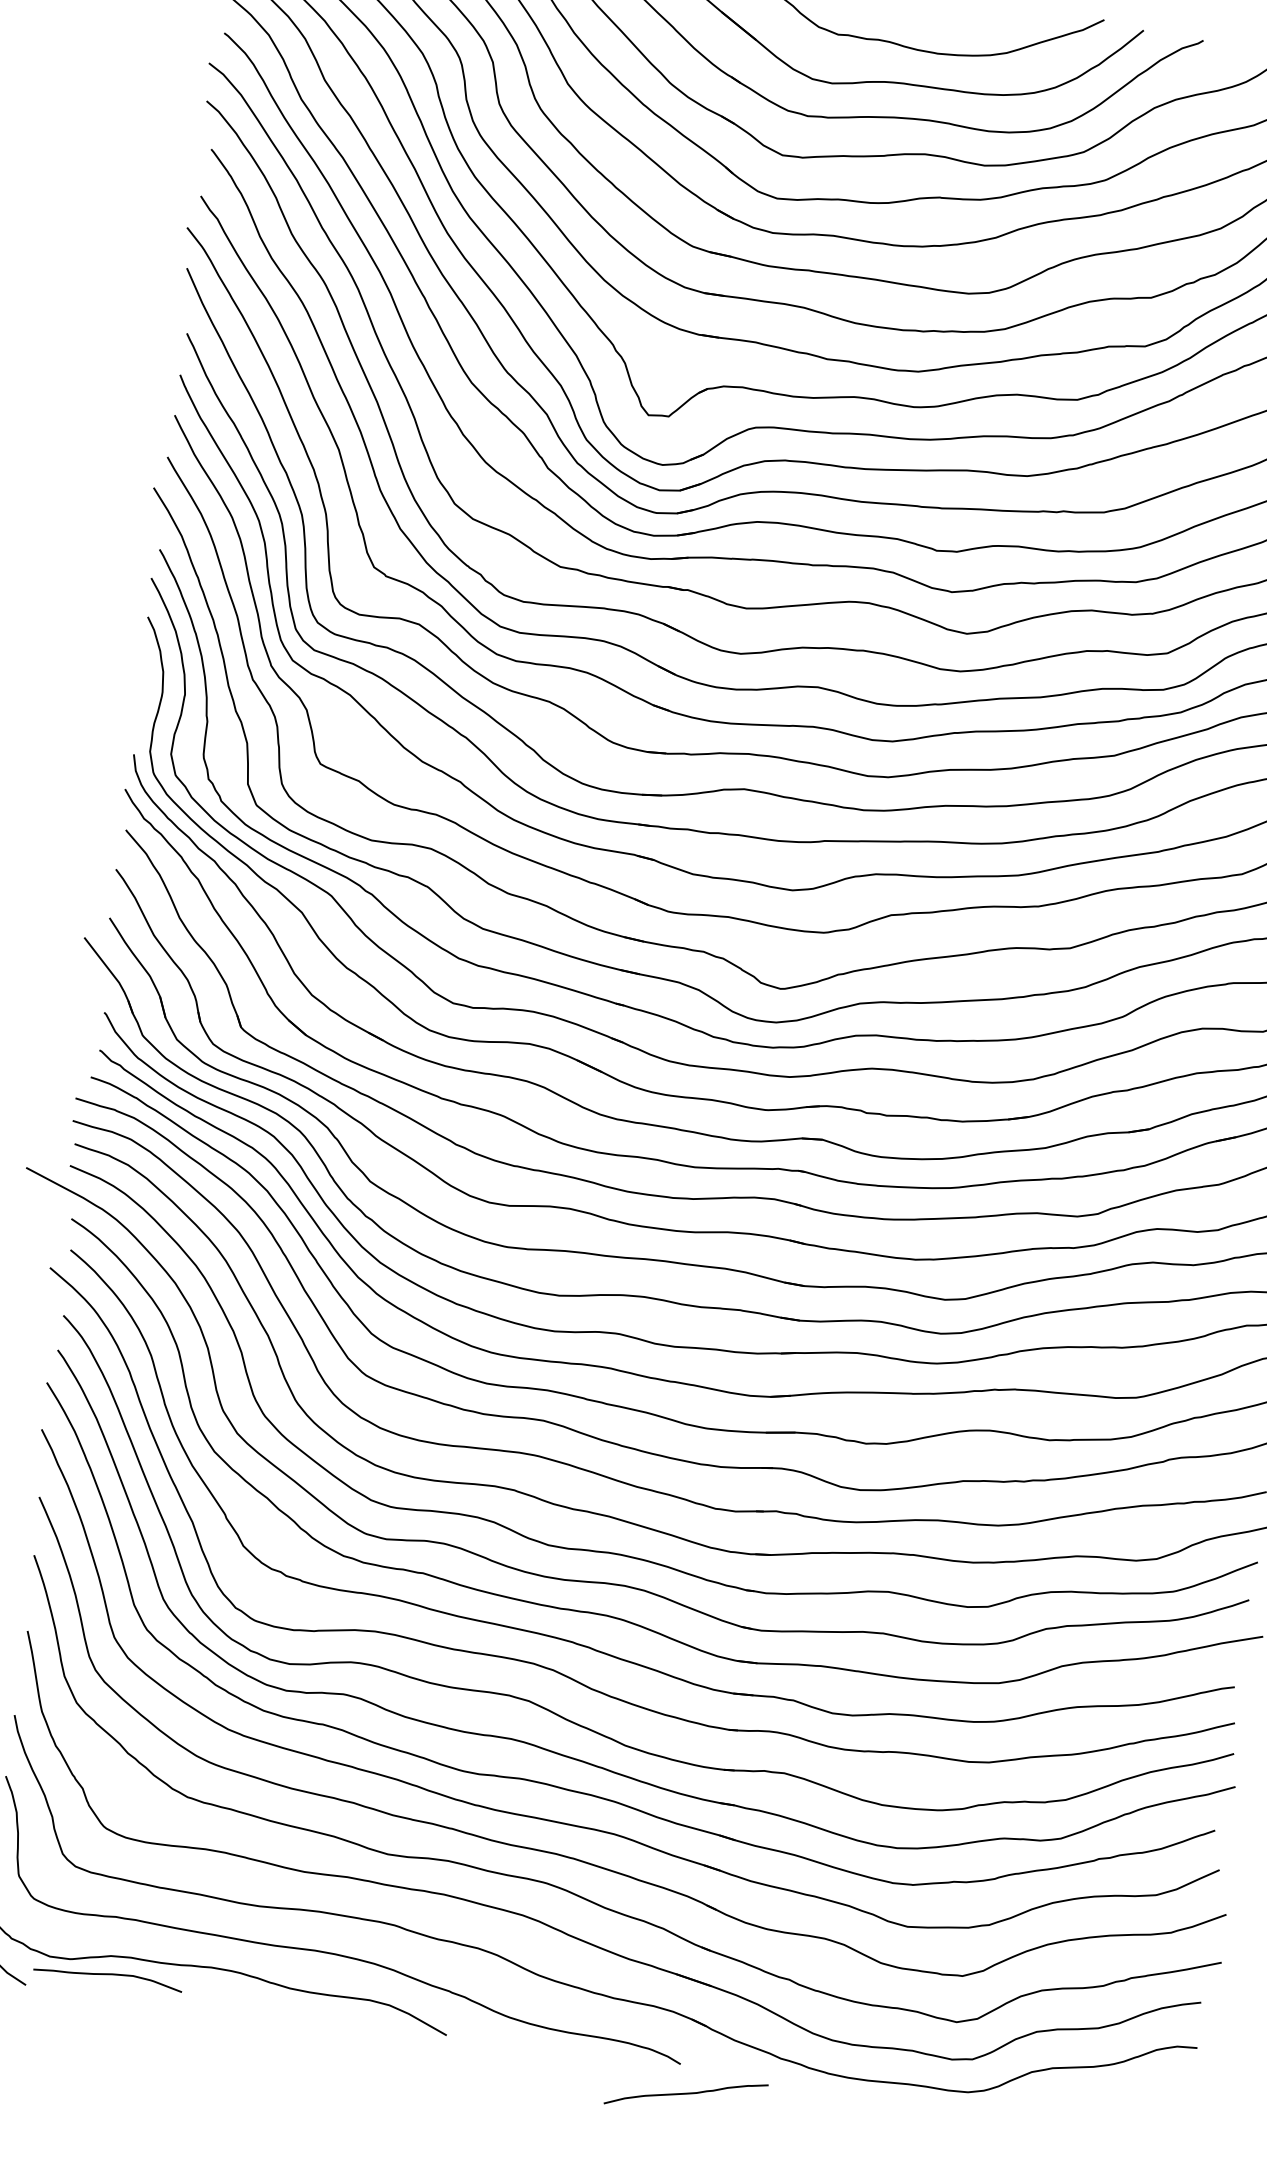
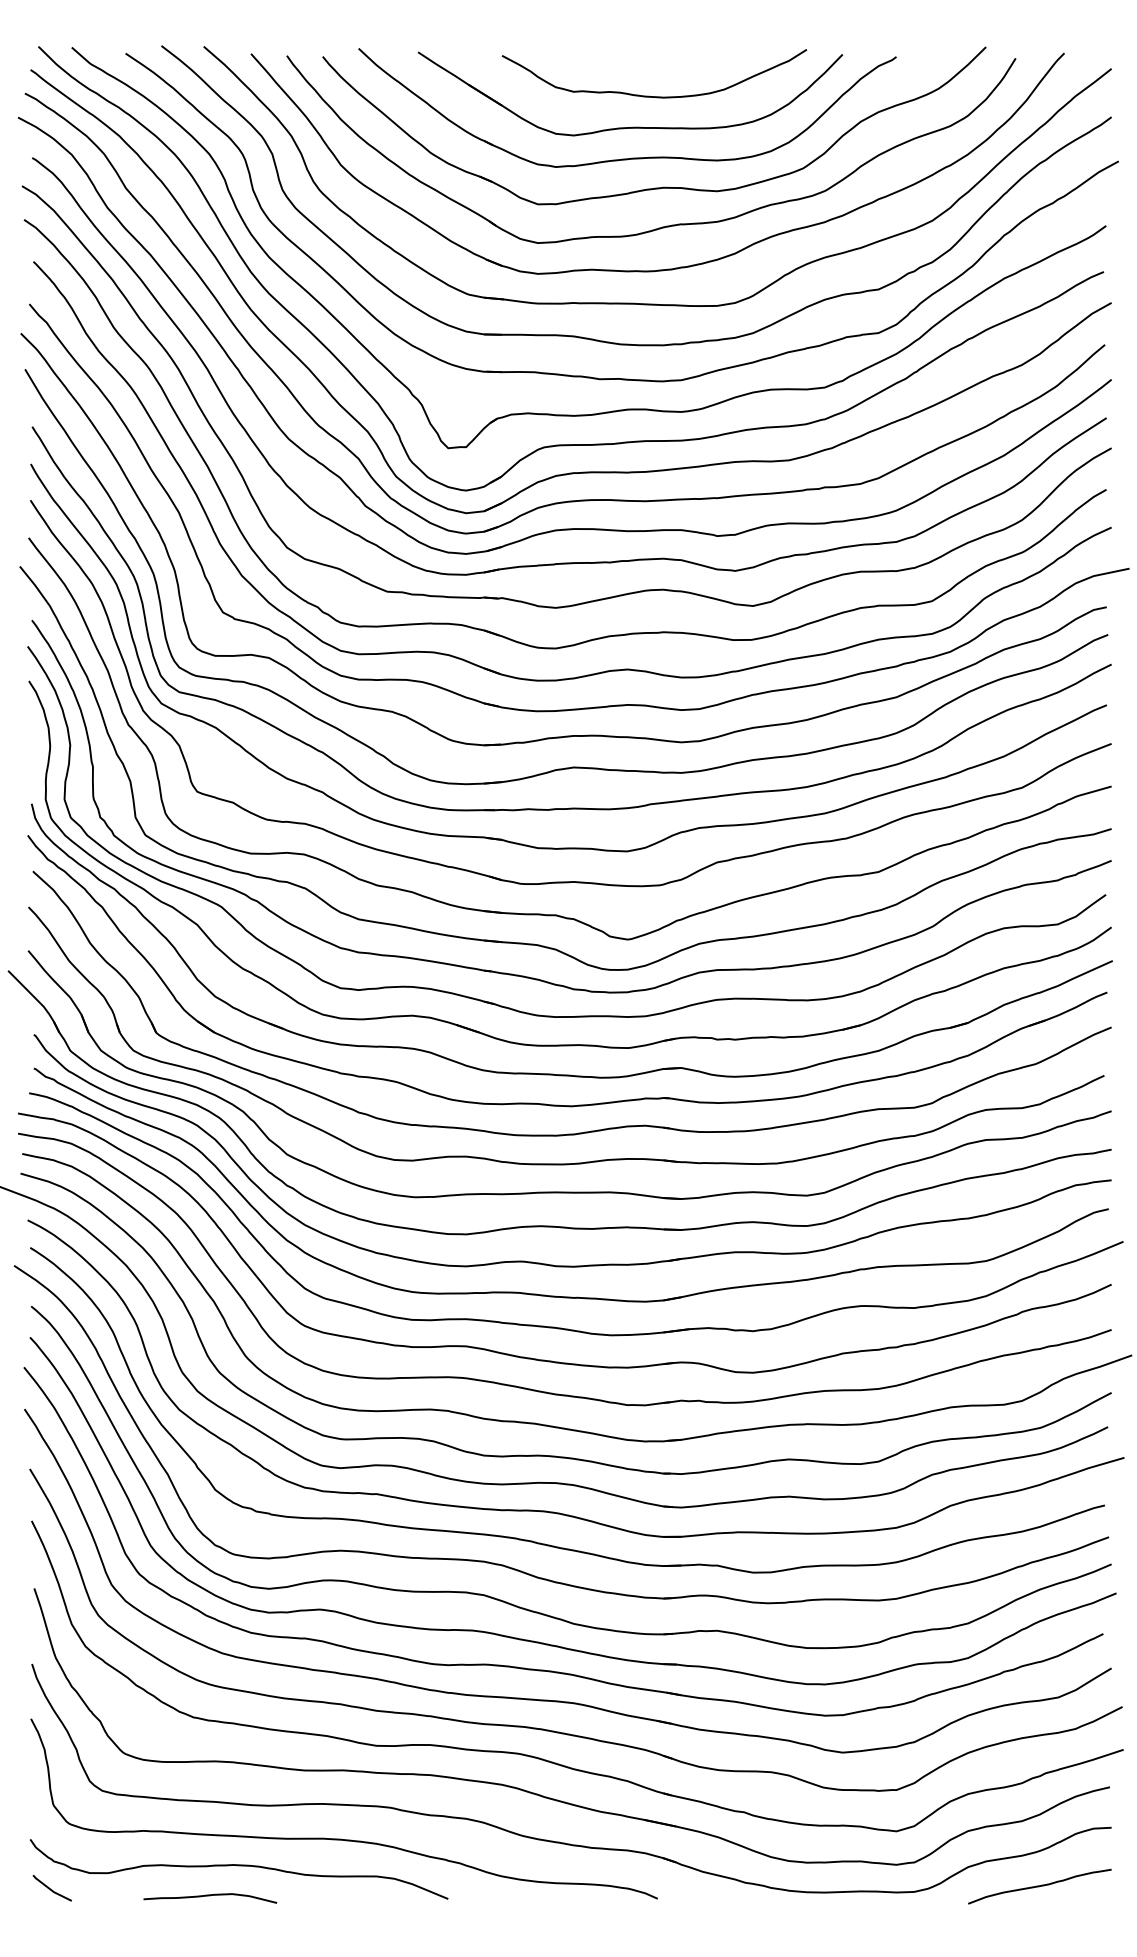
curve: (108, 1975) -> (210, 1896), moved
curve: (685, 2094) -> (1039, 1886), moved

